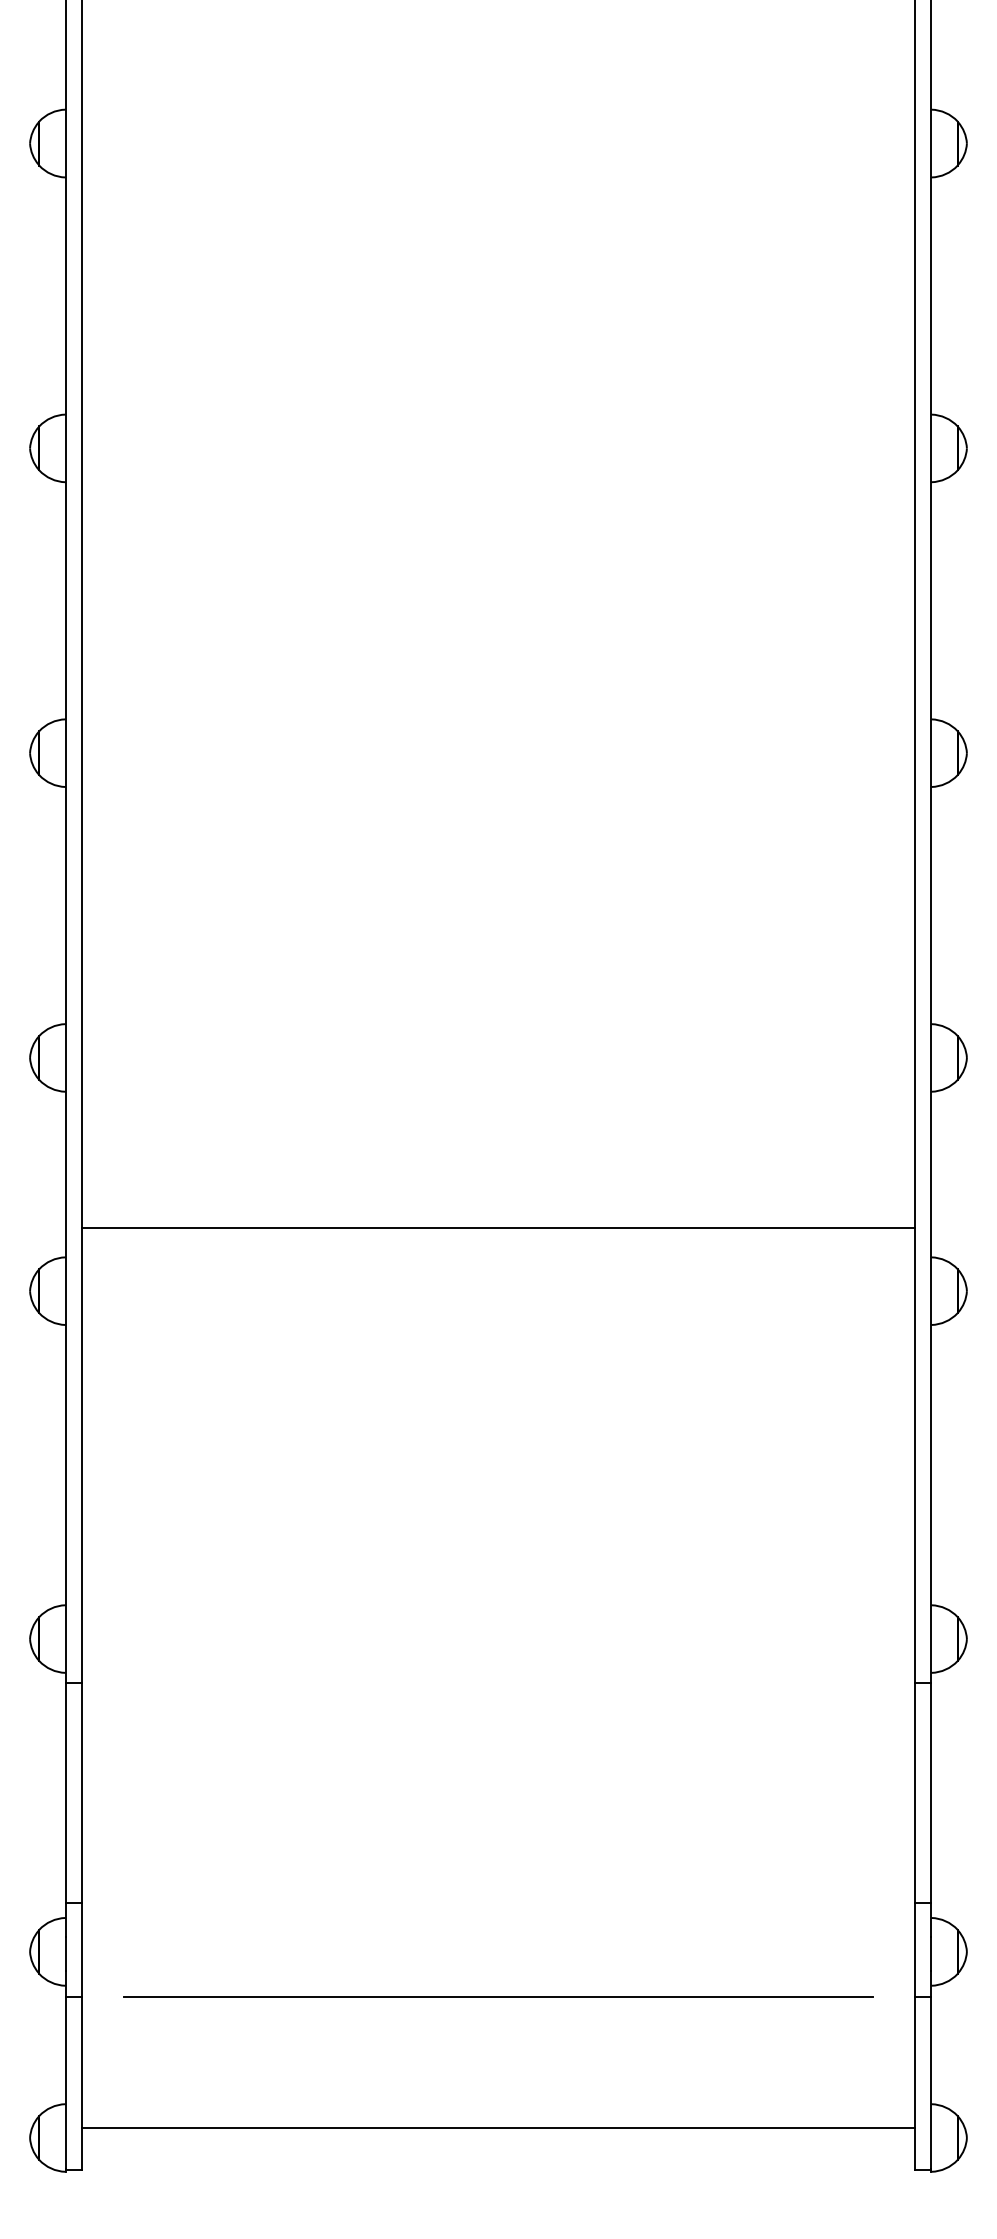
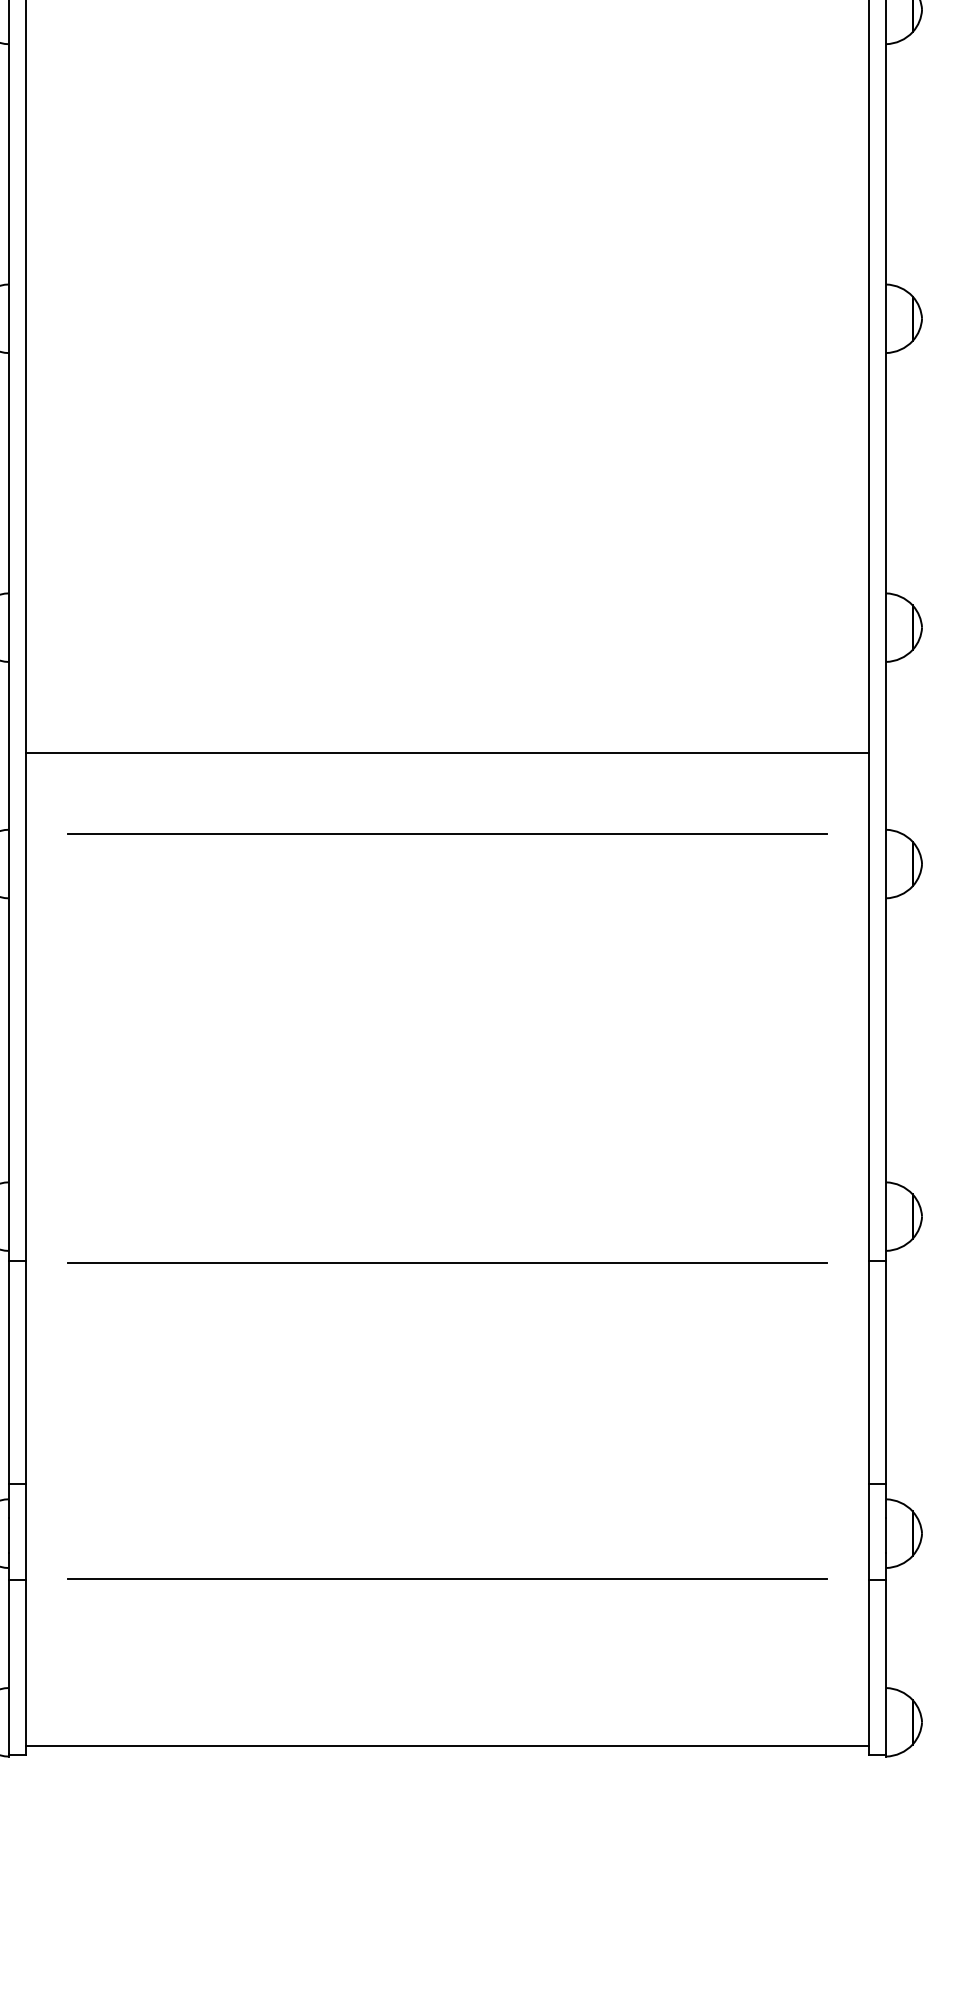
line: (498, 1228) -> (447, 752), moved
line: (498, 1261) -> (447, 833), added
line: (498, 1684) -> (447, 1262), added
line: (498, 2128) -> (447, 1746), moved

